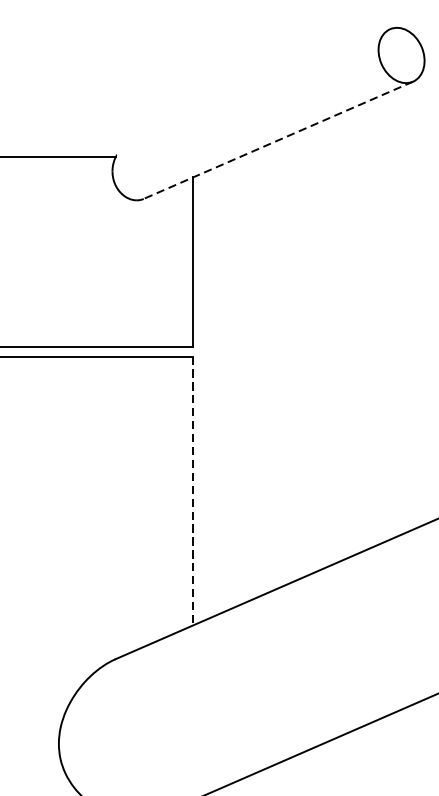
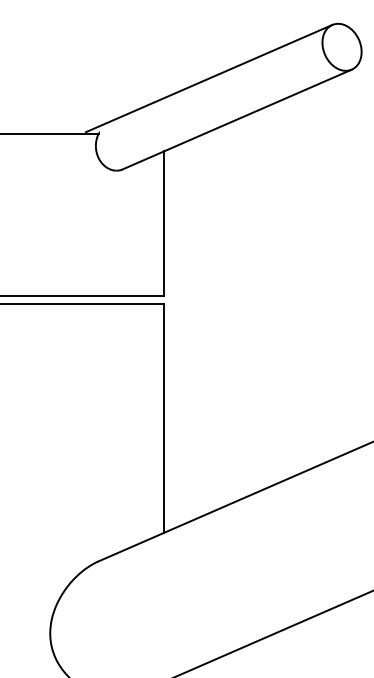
line: (244, 92) -> (208, 78), added
line: (277, 140) -> (236, 119), dashed -> solid
line: (193, 491) -> (164, 418), dashed -> solid

